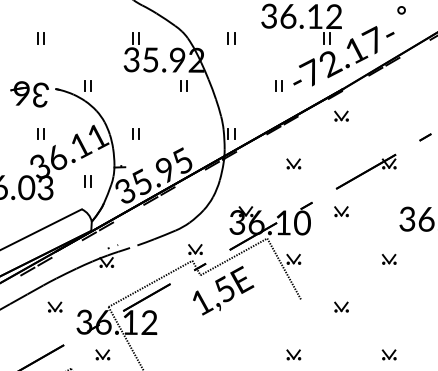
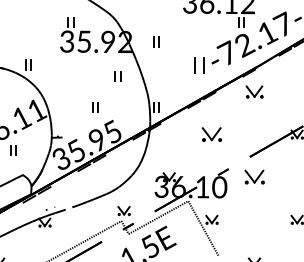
part: (231, 38) -> (156, 42), moved
part: (183, 85) -> (117, 76), moved
part: (278, 85) -> (198, 64), size x1.6
part: (341, 115) -> (254, 91), size x1.4
part: (135, 133) -> (94, 107), moved
part: (293, 163) -> (211, 134), size x1.6
part: (87, 181) -> (12, 150), moved
part: (341, 211) -> (254, 177), size x1.6

